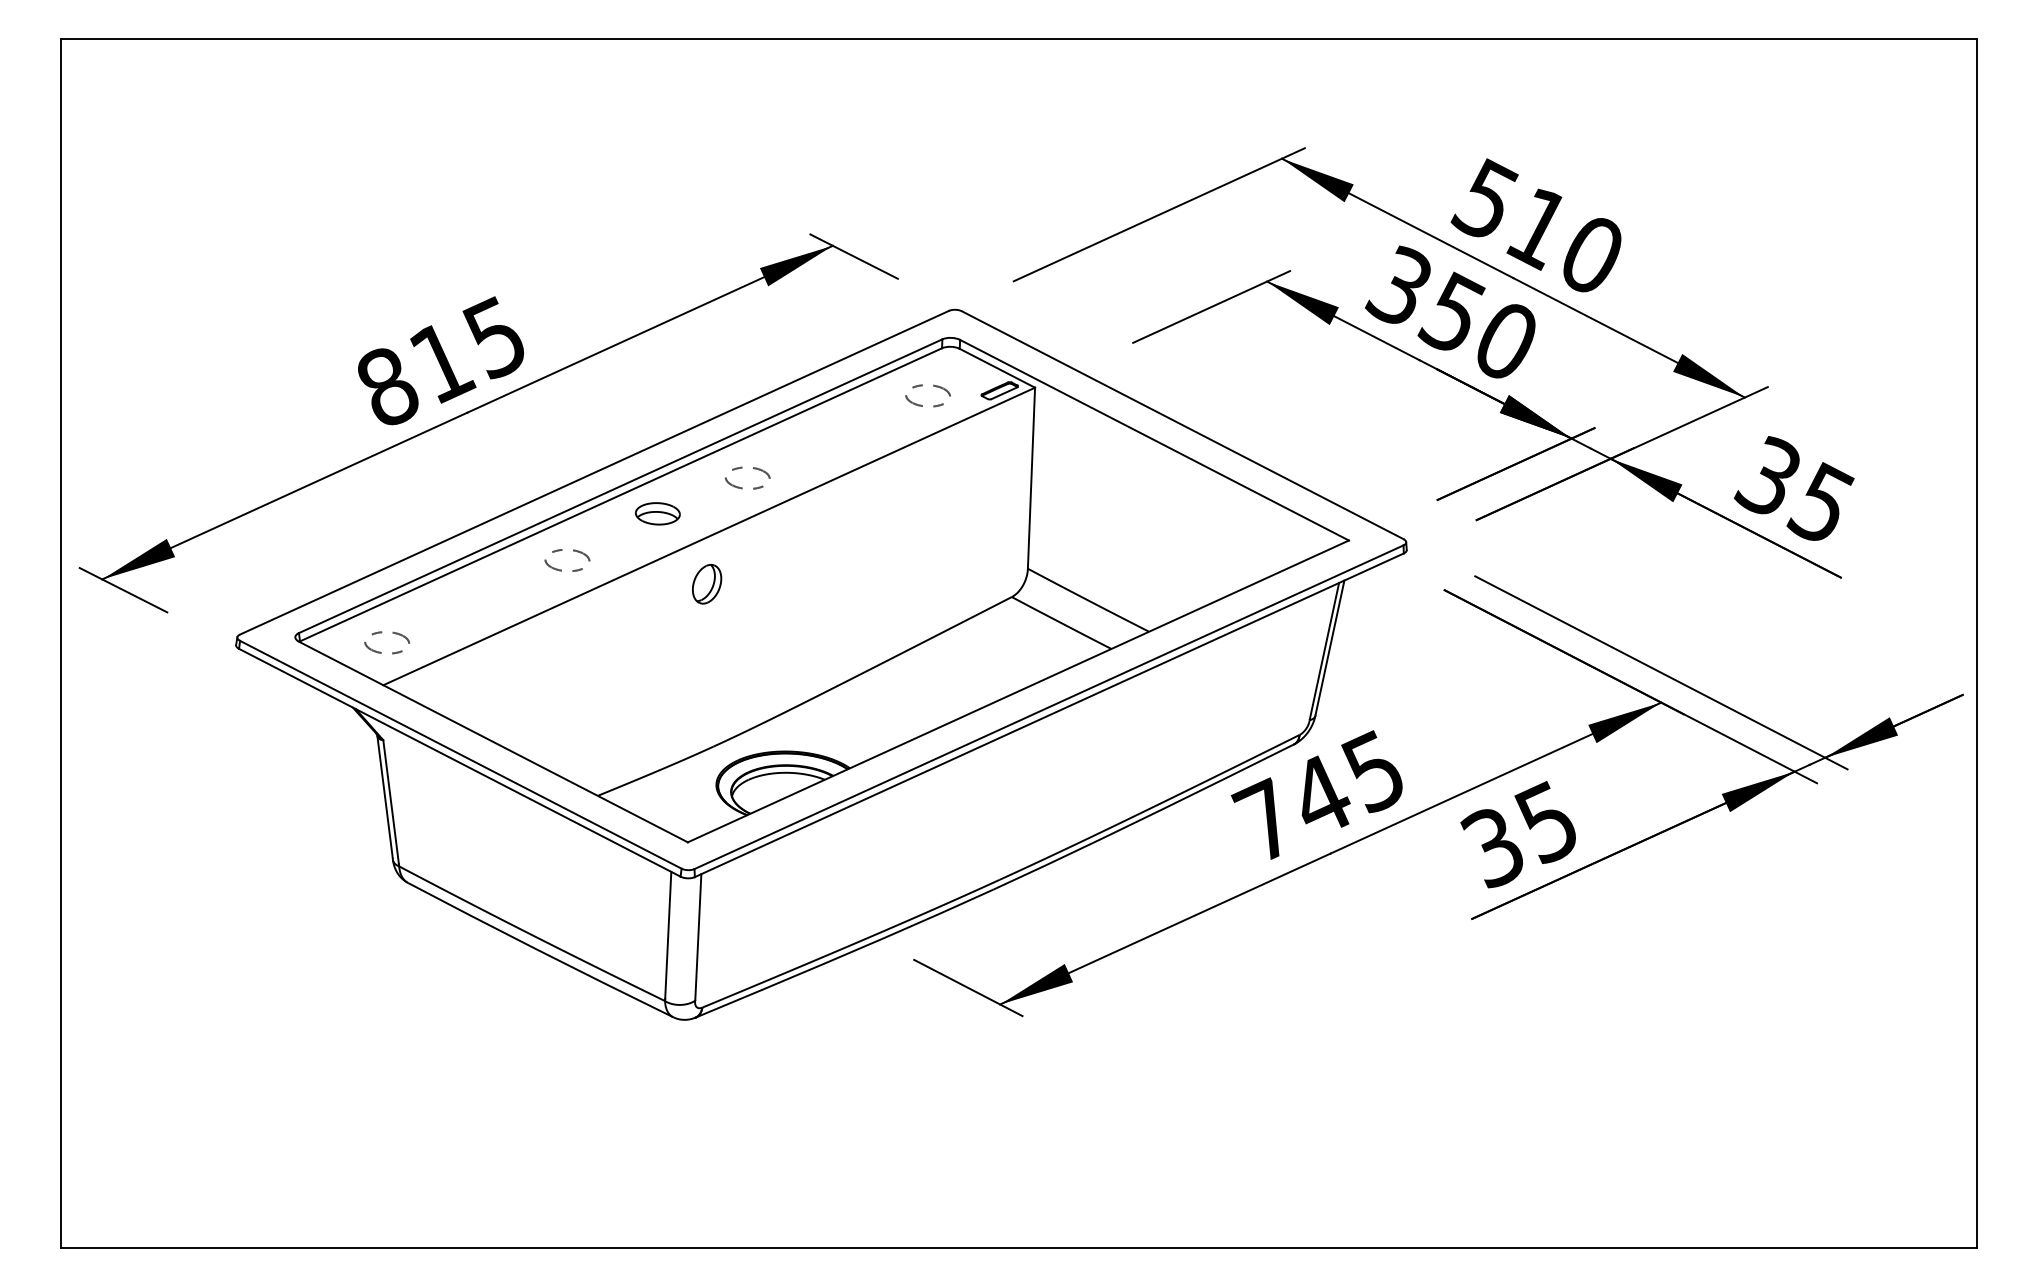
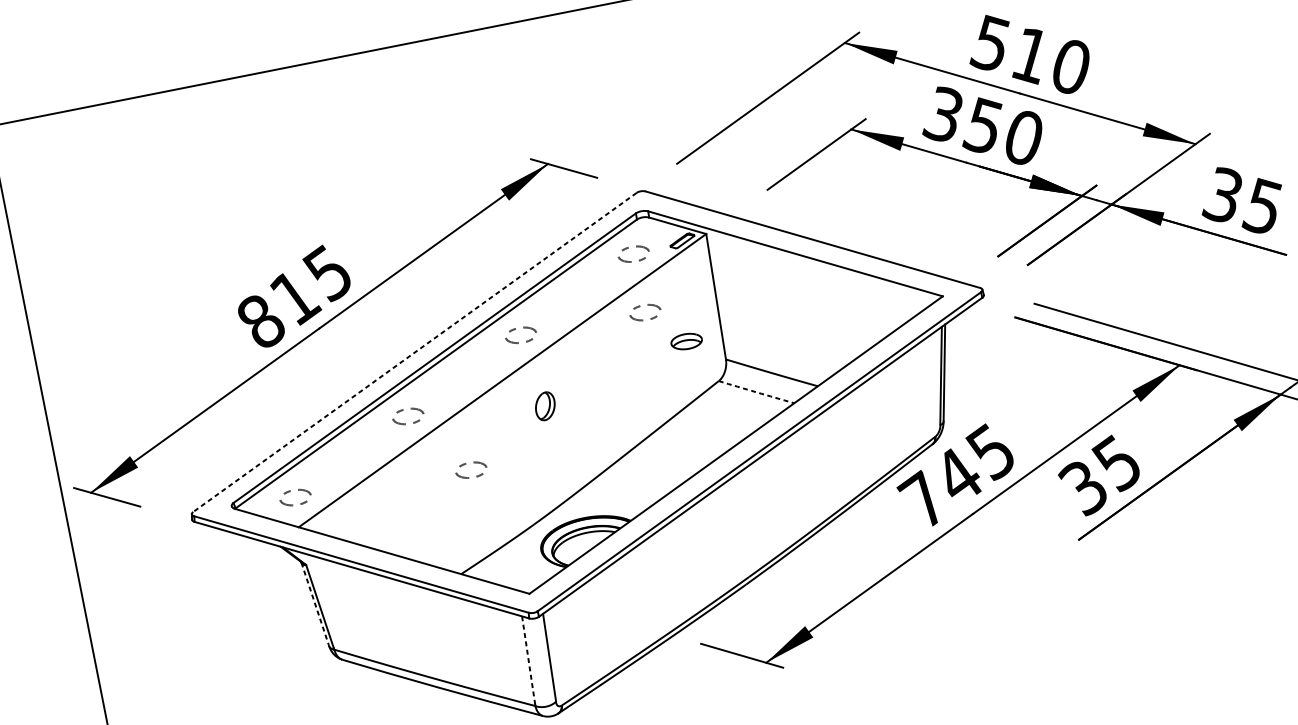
part: (922, 471) -> (640, 306), added
line: (594, 472) -> (414, 352), solid -> dashed
part: (657, 513) -> (686, 341), moved
part: (707, 584) -> (545, 406), moved
arc: (1061, 623) -> (756, 392), solid -> dashed
part: (635, 643) -> (466, 464), added
line: (385, 796) -> (315, 603), solid -> dashed
line: (668, 935) -> (528, 660), solid -> dashed

